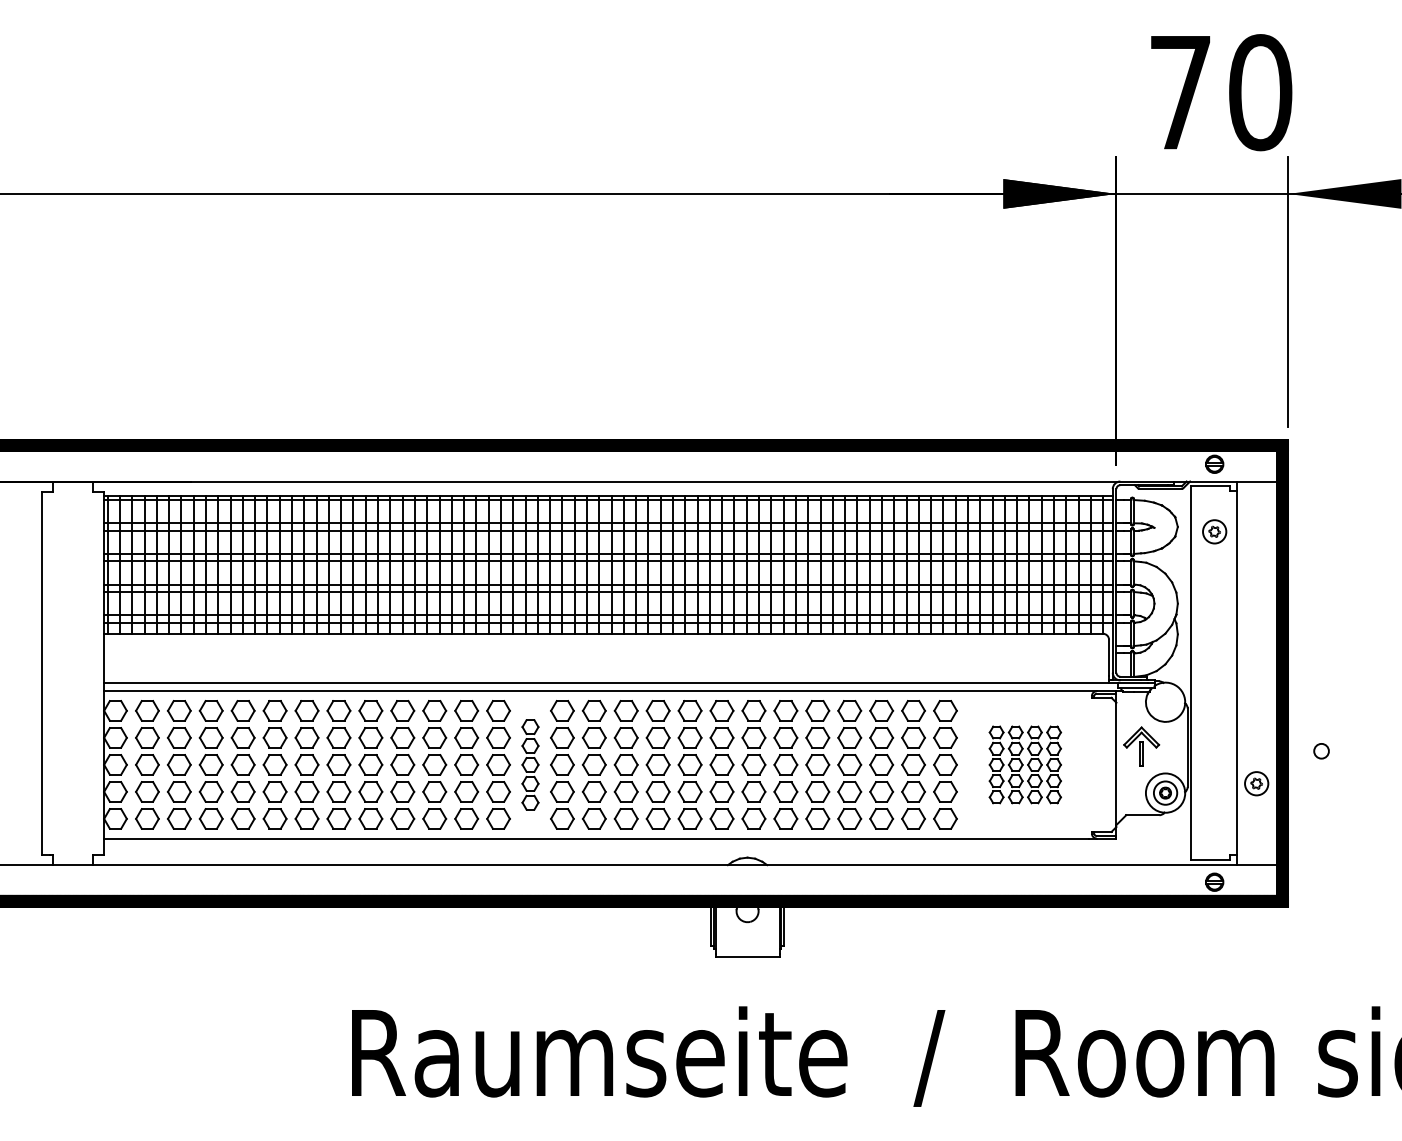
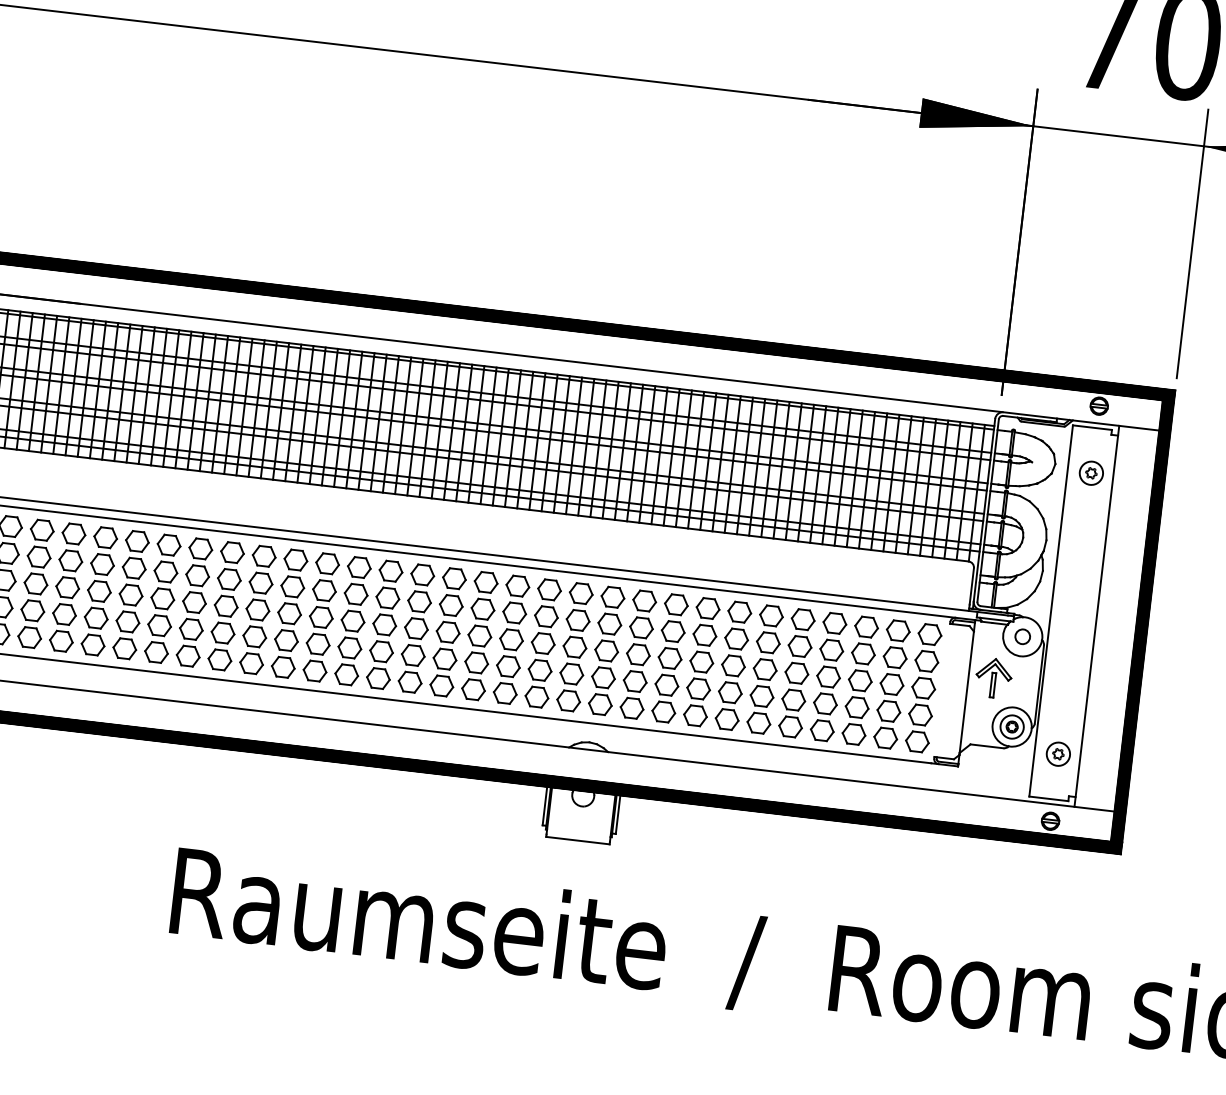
circle: (1321, 751) -> (1022, 637), moved
part: (530, 764) -> (384, 624), size x1.43
part: (1025, 764) -> (876, 682), size x1.67
part: (1256, 783) -> (1058, 753), moved

